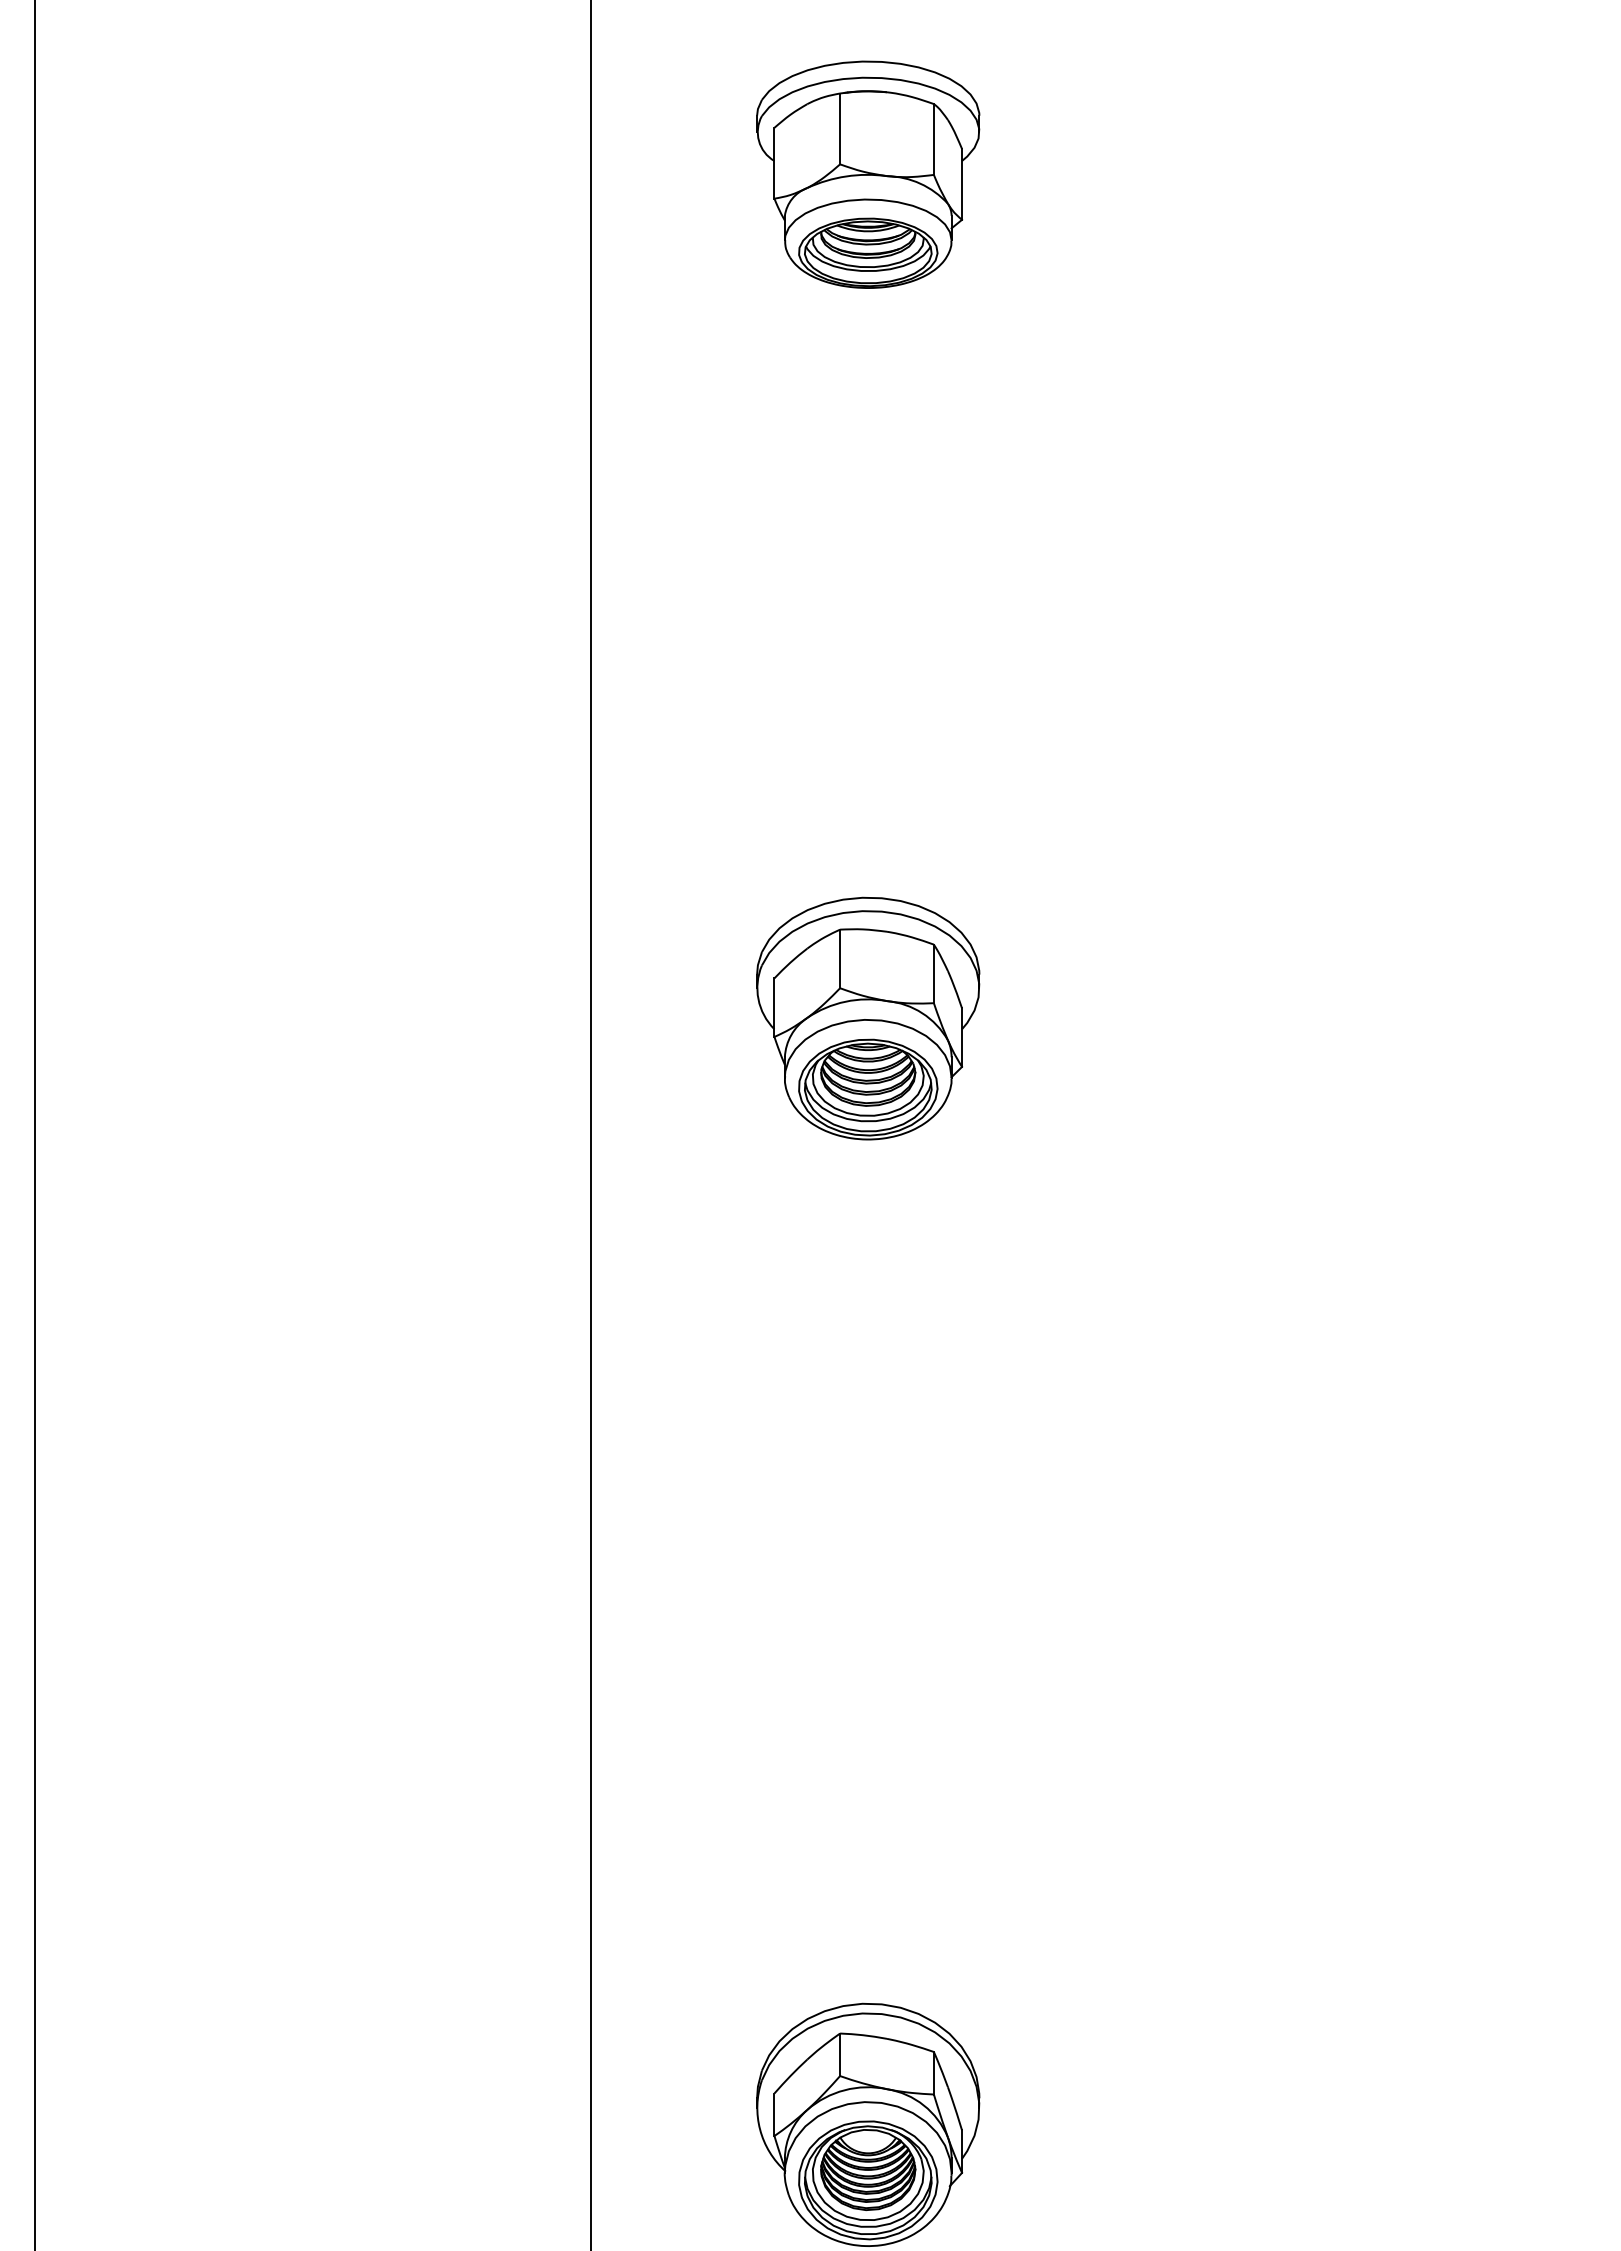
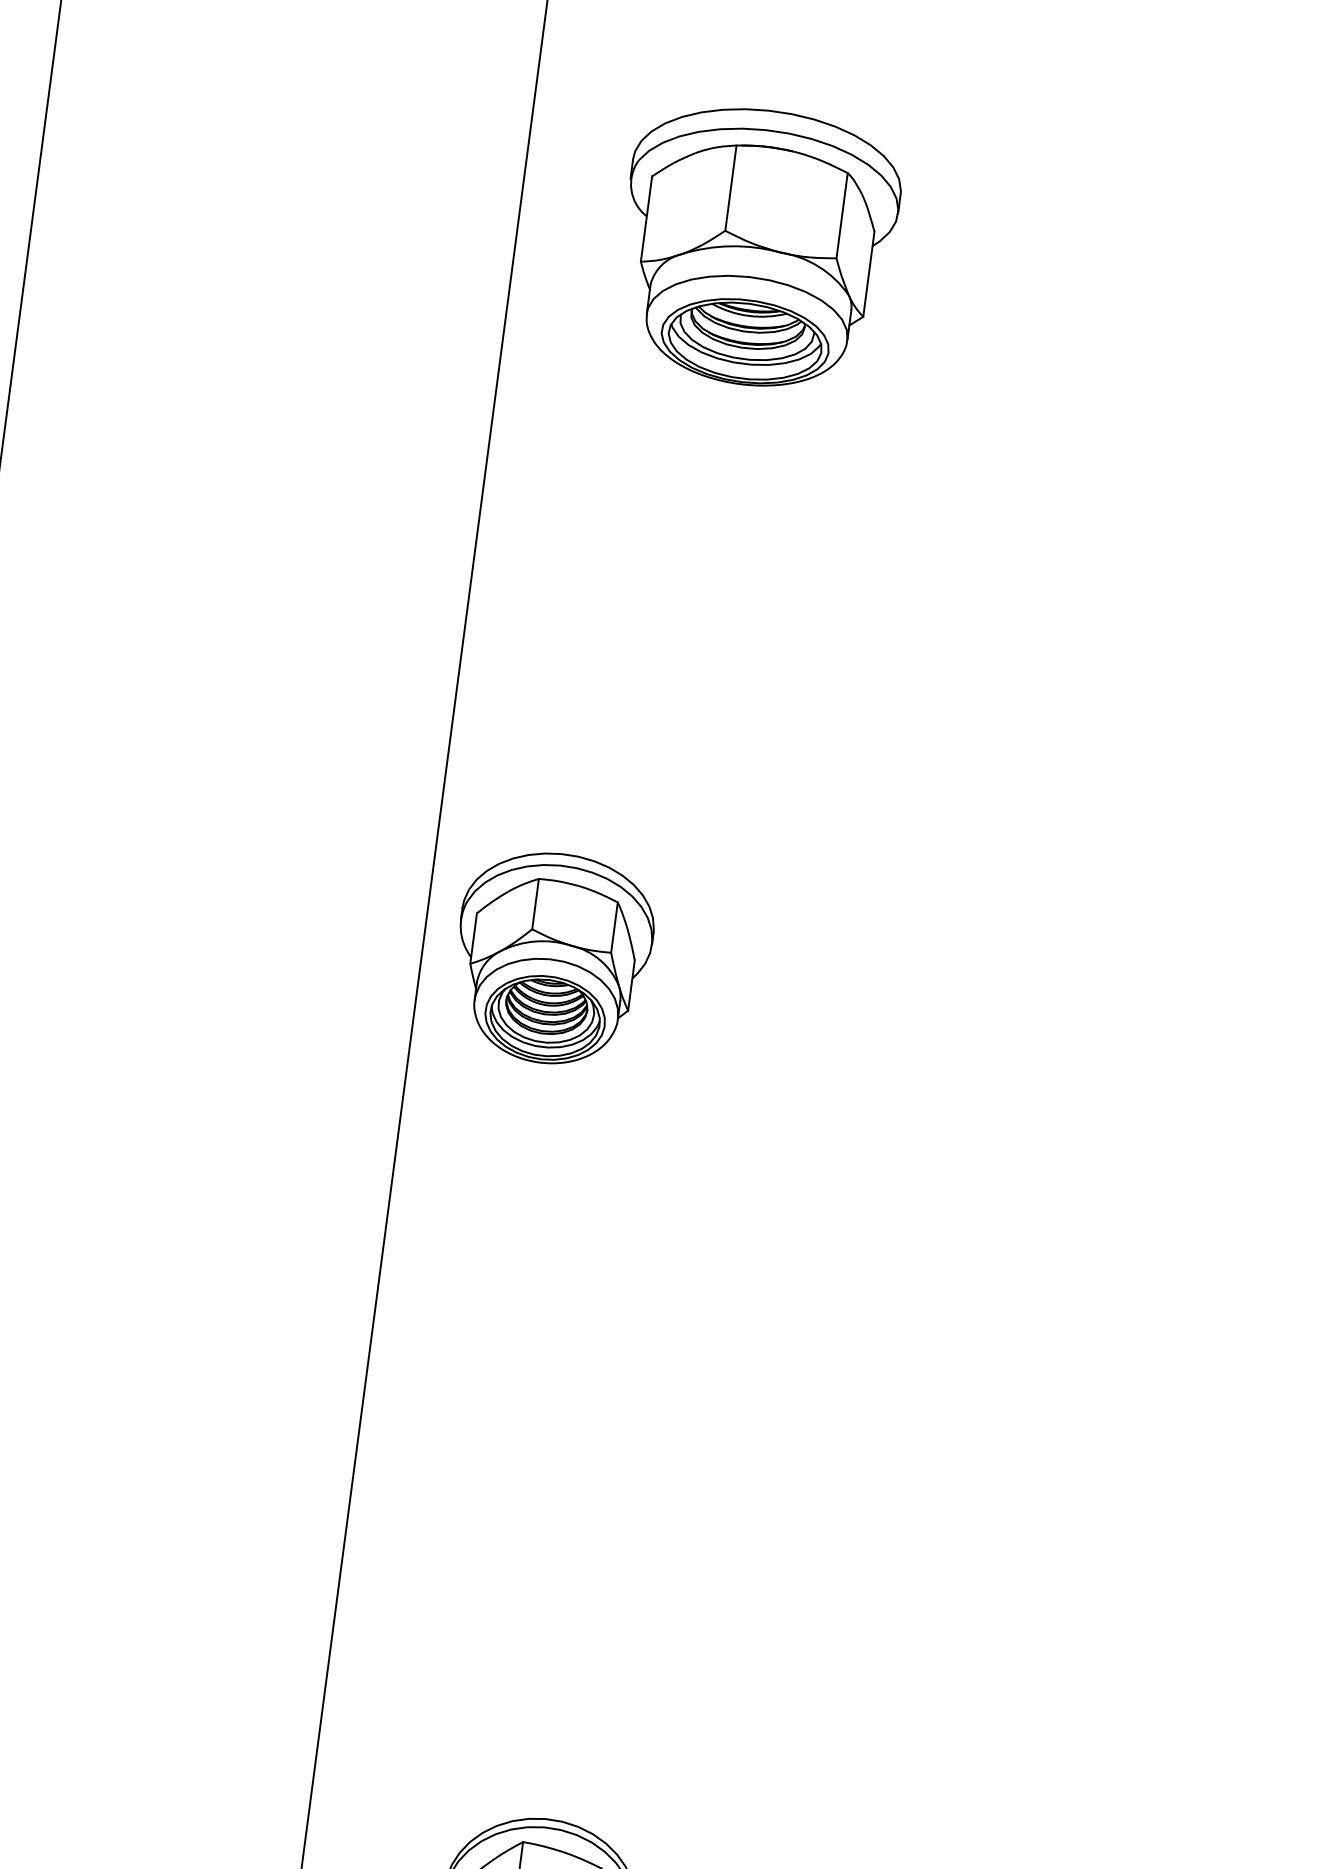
part: (868, 174) -> (757, 247), size x1.4
part: (868, 1018) -> (553, 958), moved

